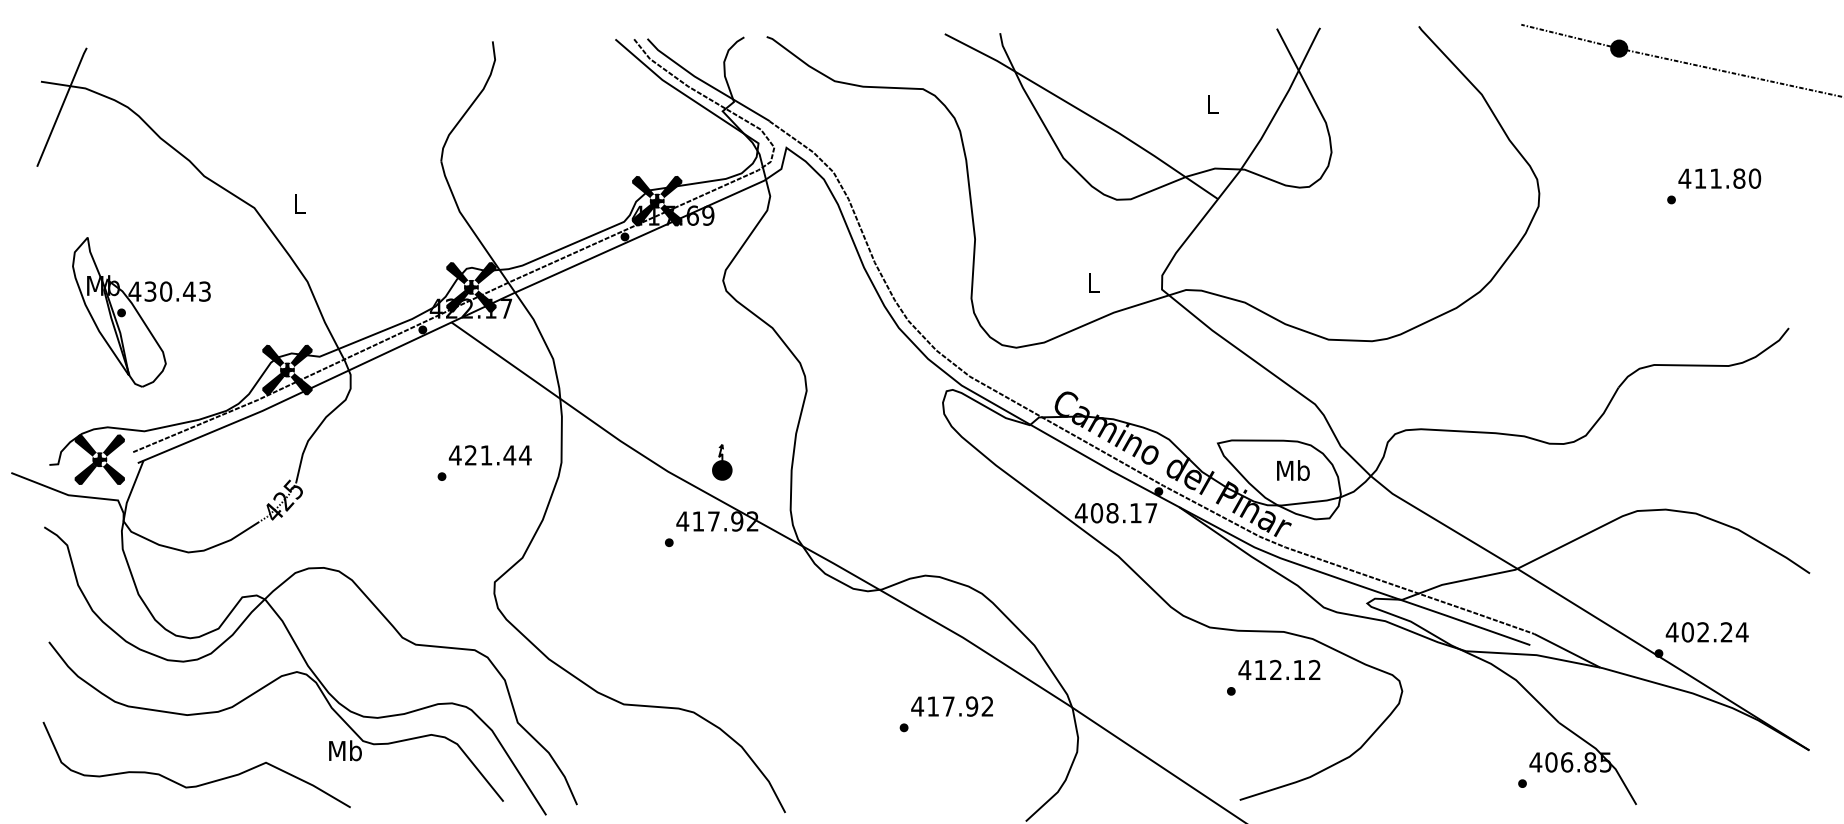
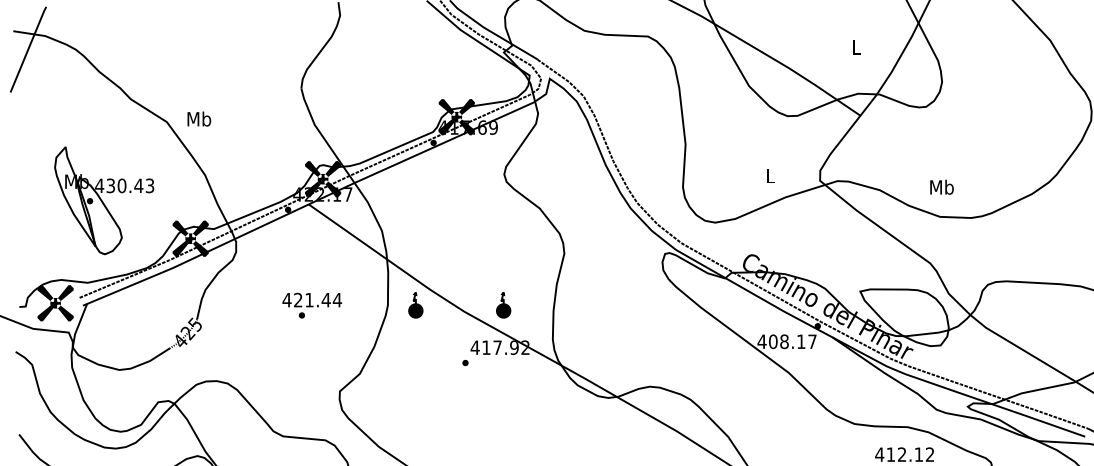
text: (299, 203) -> (199, 118), L -> Mb
part: (141, 312) -> (104, 200), moved
text: (489, 455) -> (311, 300), moved
part: (600, 462) -> (415, 305), added
text: (1293, 470) -> (942, 187), moved

